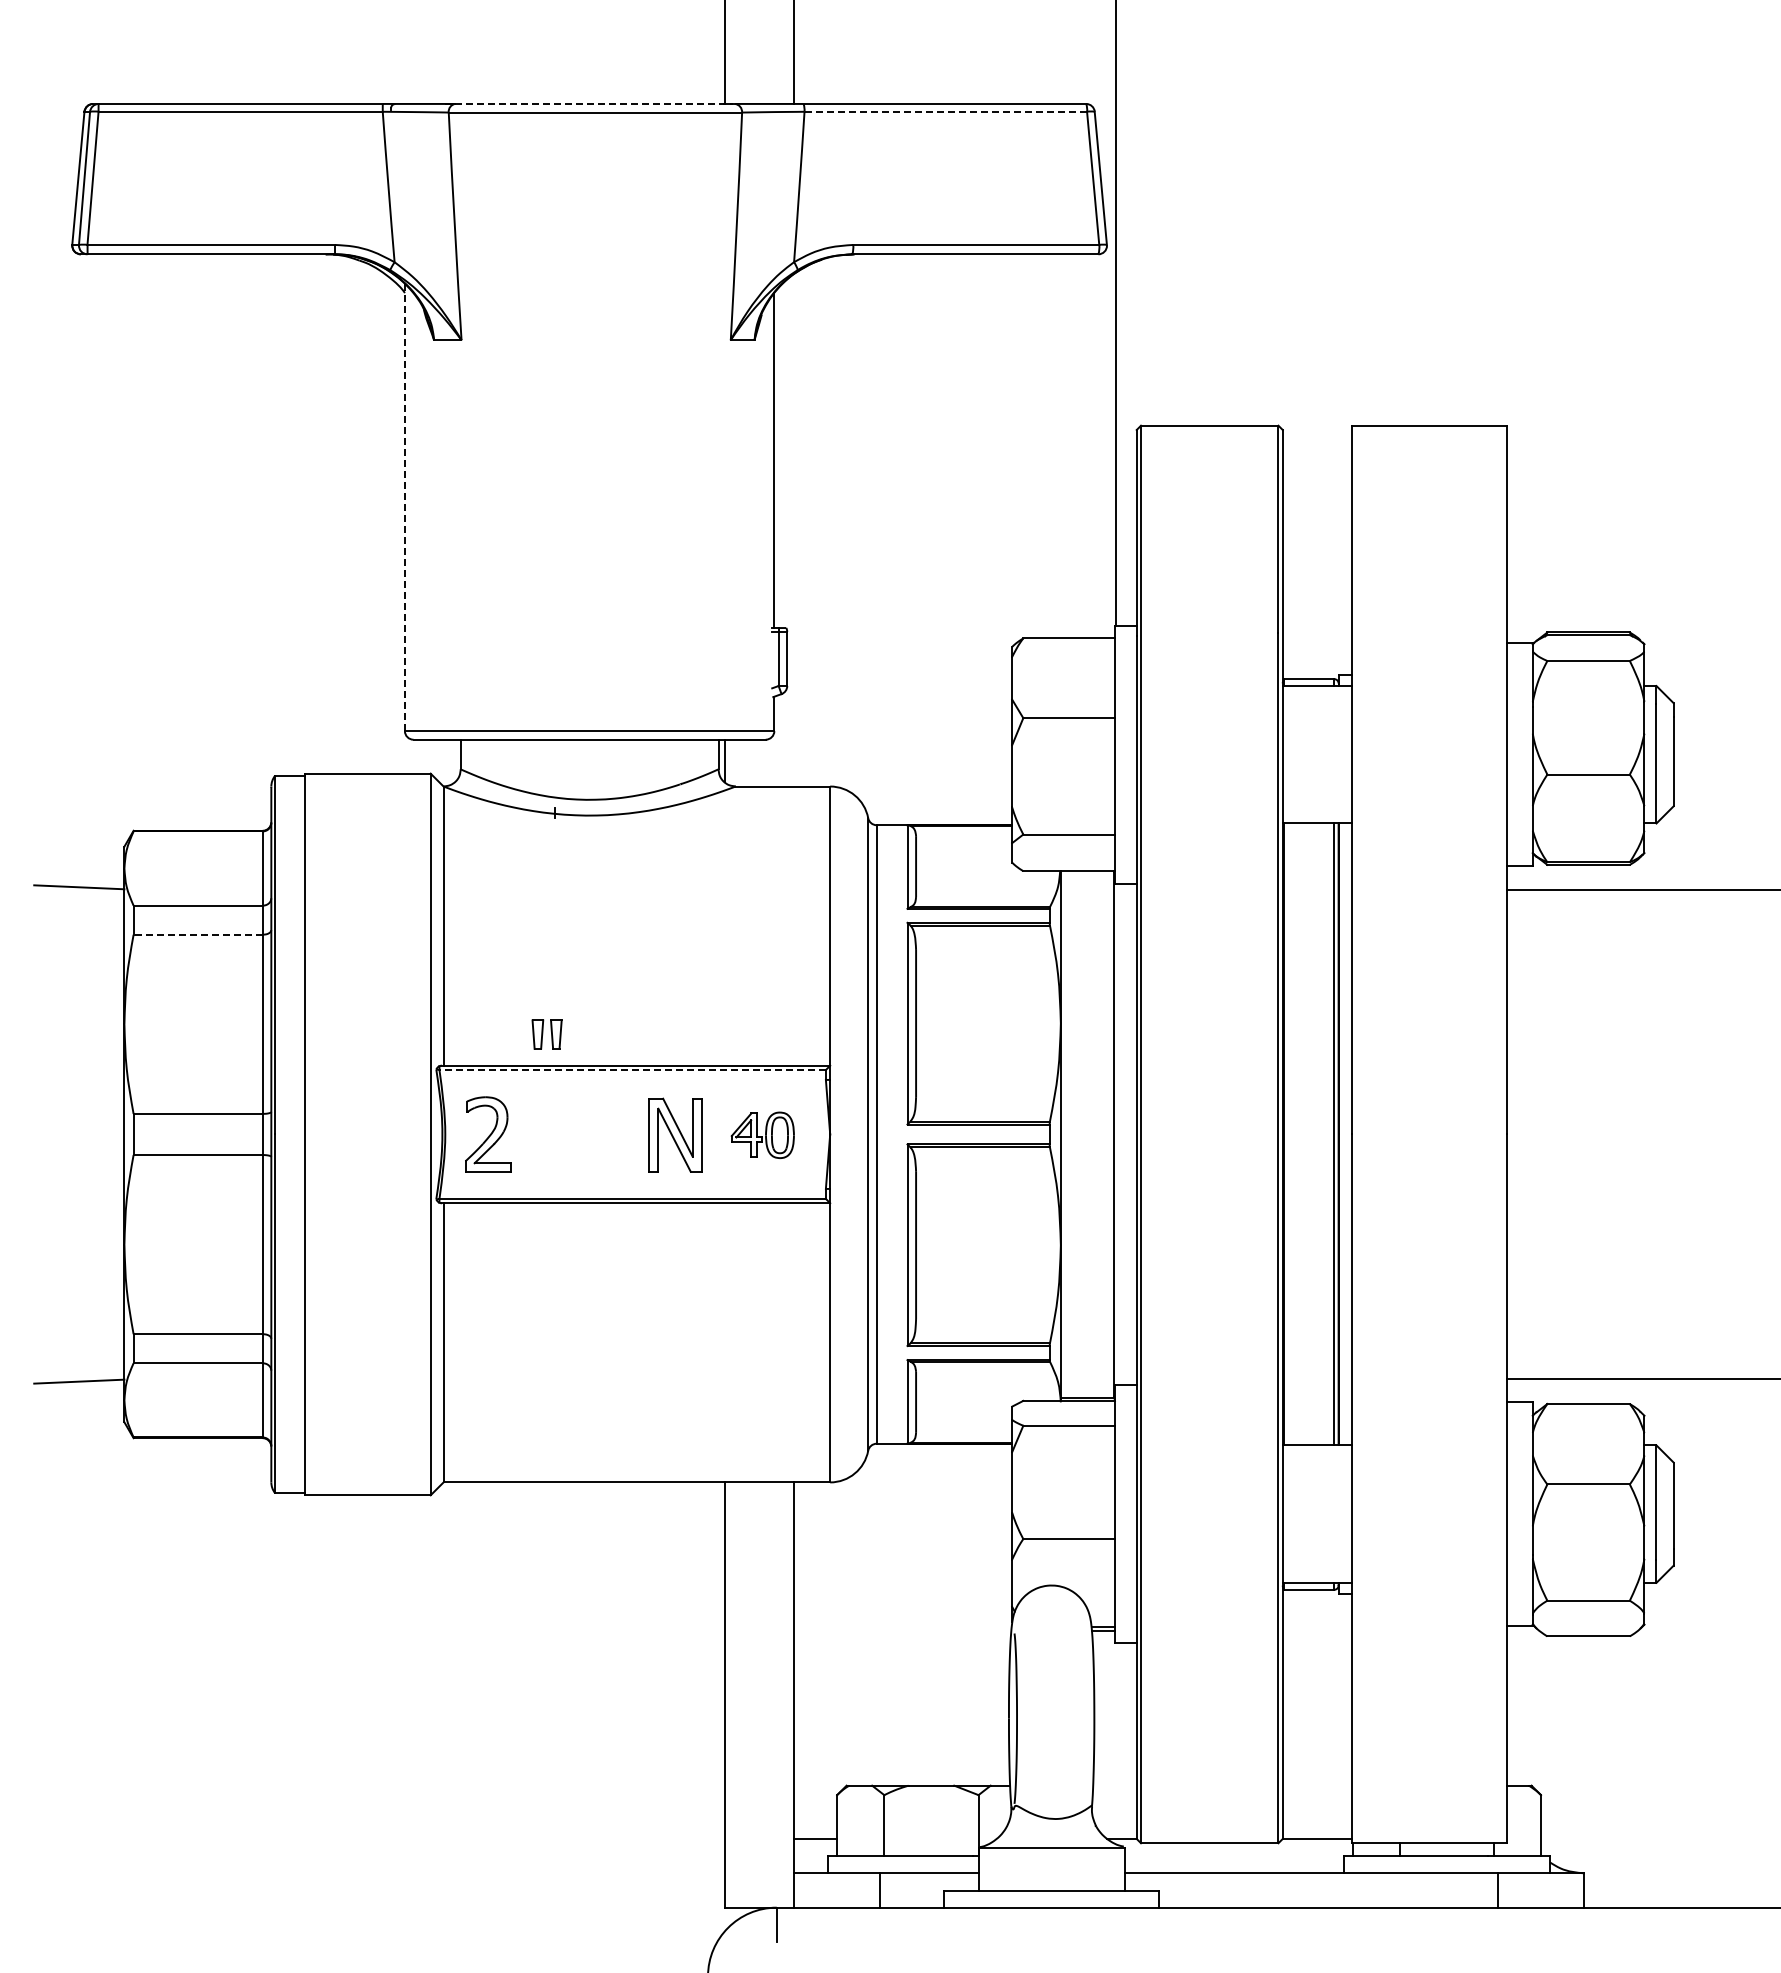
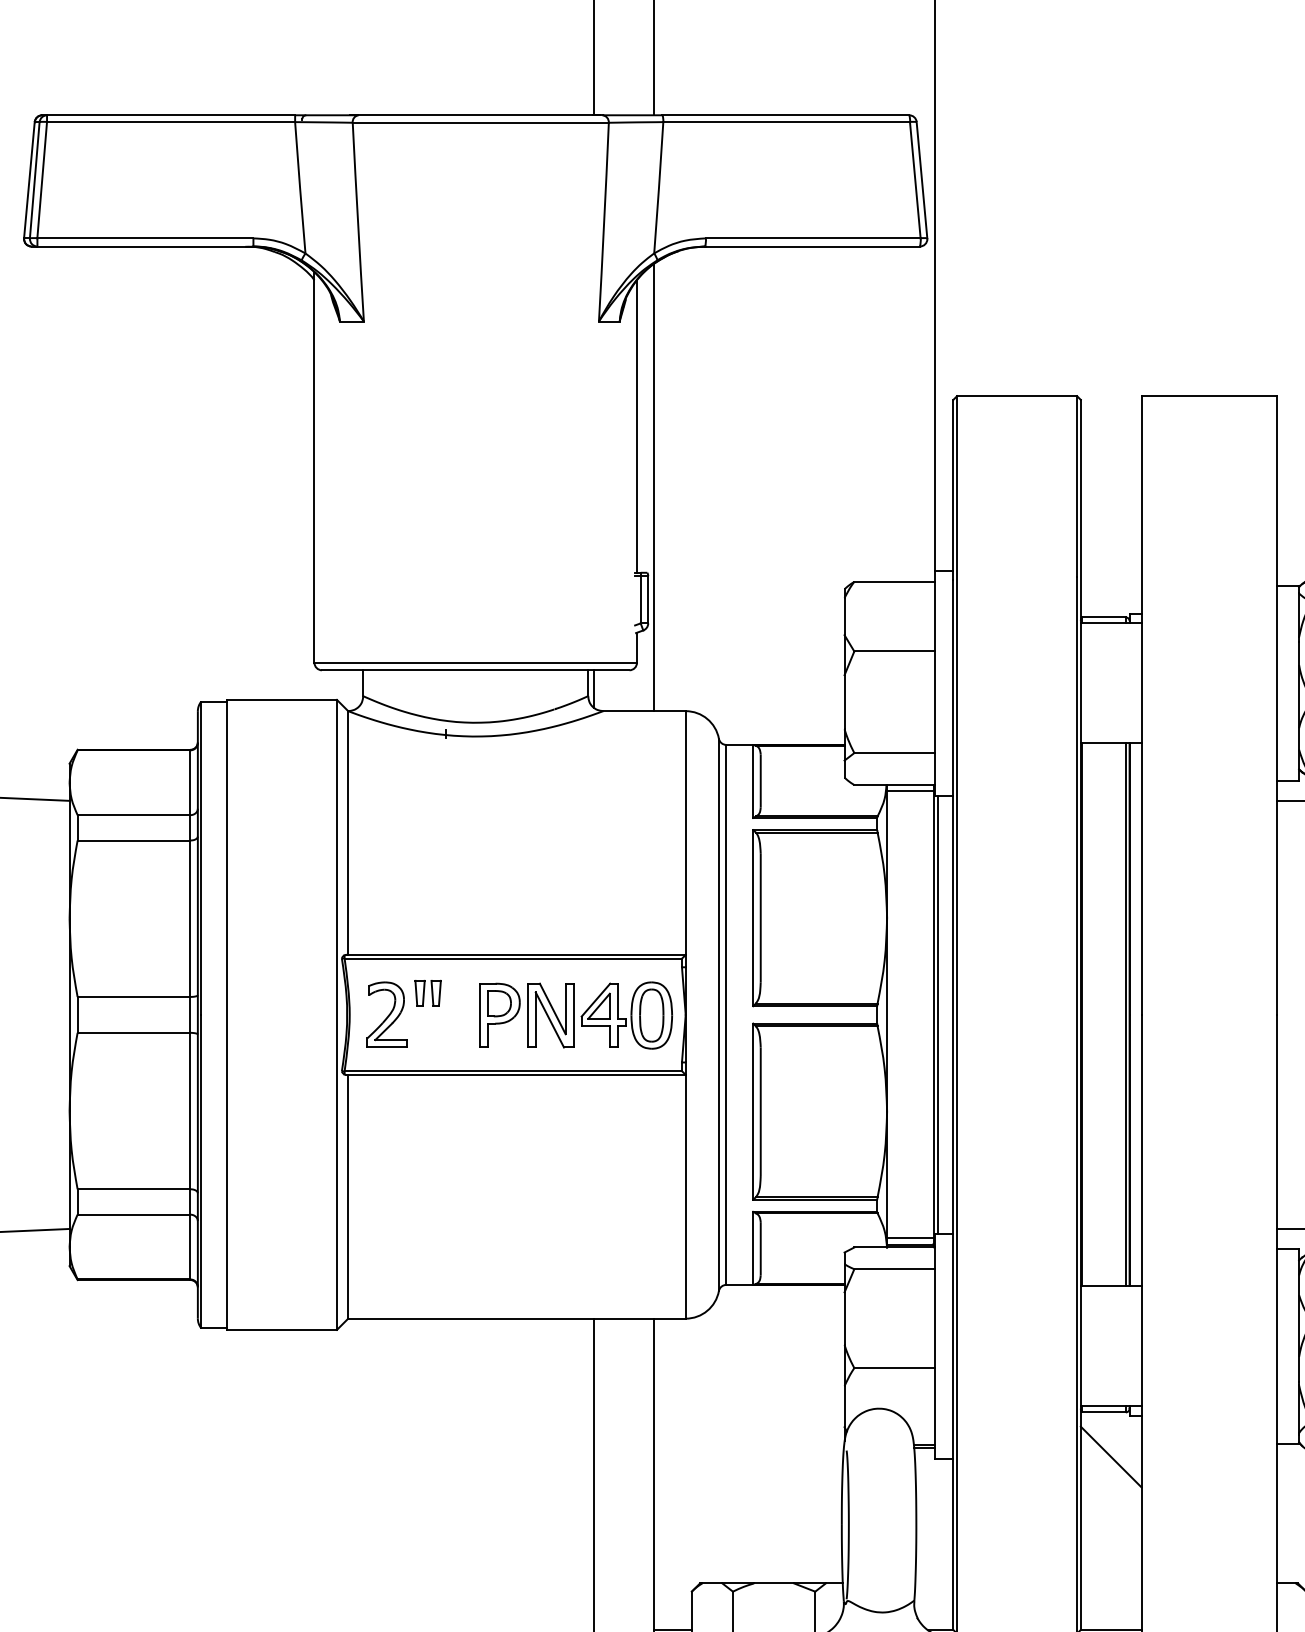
line: (595, 103) -> (480, 114), dashed -> solid
line: (945, 111) -> (786, 121), dashed -> solid
line: (404, 508) -> (314, 468), dashed -> solid
line: (793, 530) -> (653, 487), added
line: (1087, 878) -> (910, 791), added
line: (198, 934) -> (134, 840), dashed -> solid
part: (546, 1034) -> (427, 993), moved
line: (632, 1070) -> (513, 959), dashed -> solid
part: (616, 1134) -> (499, 1014), added
line: (1119, 1134) -> (938, 1014), added
part: (762, 1135) -> (626, 1015), size x1.67
line: (1087, 1390) -> (910, 1238), added
line: (1317, 1640) -> (1111, 1456), added

